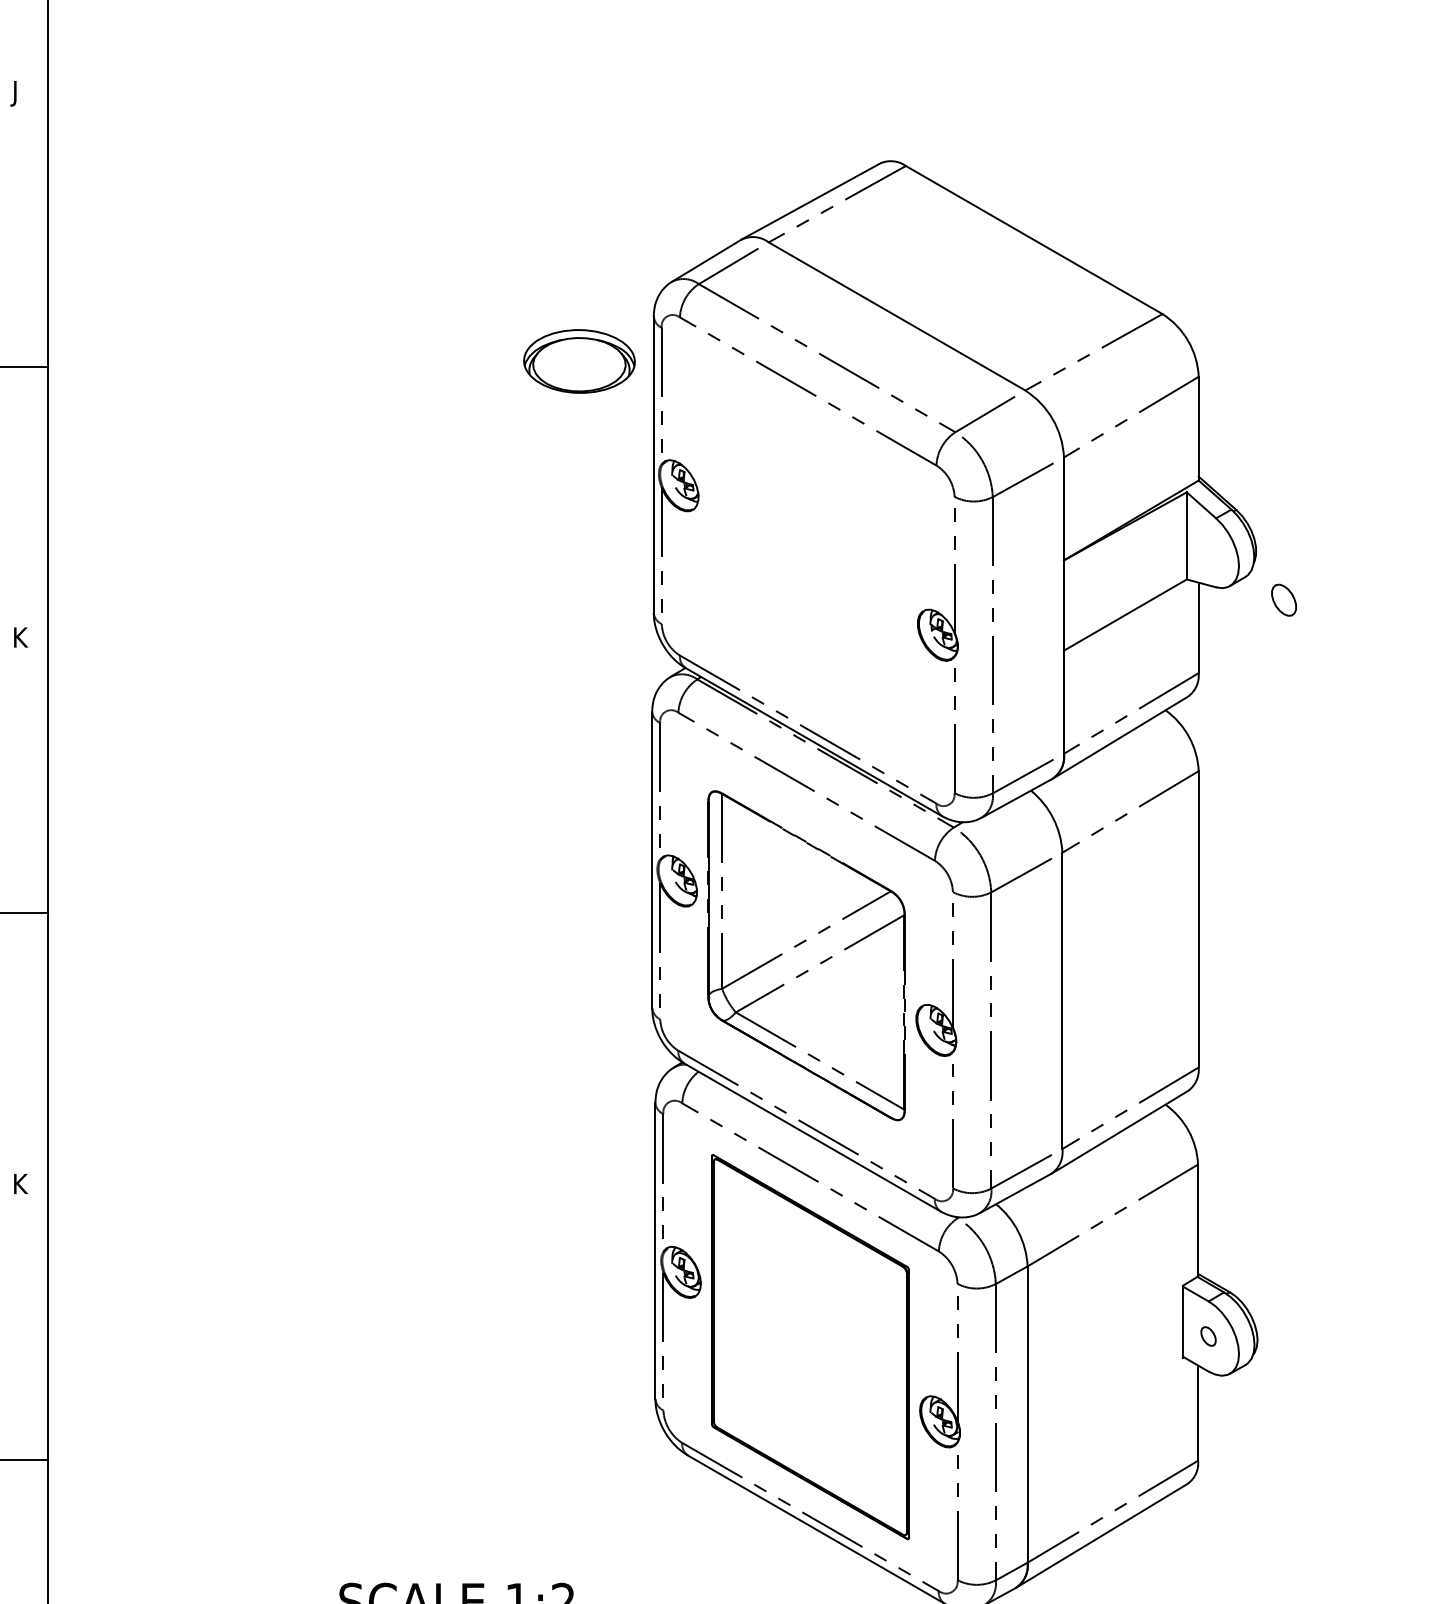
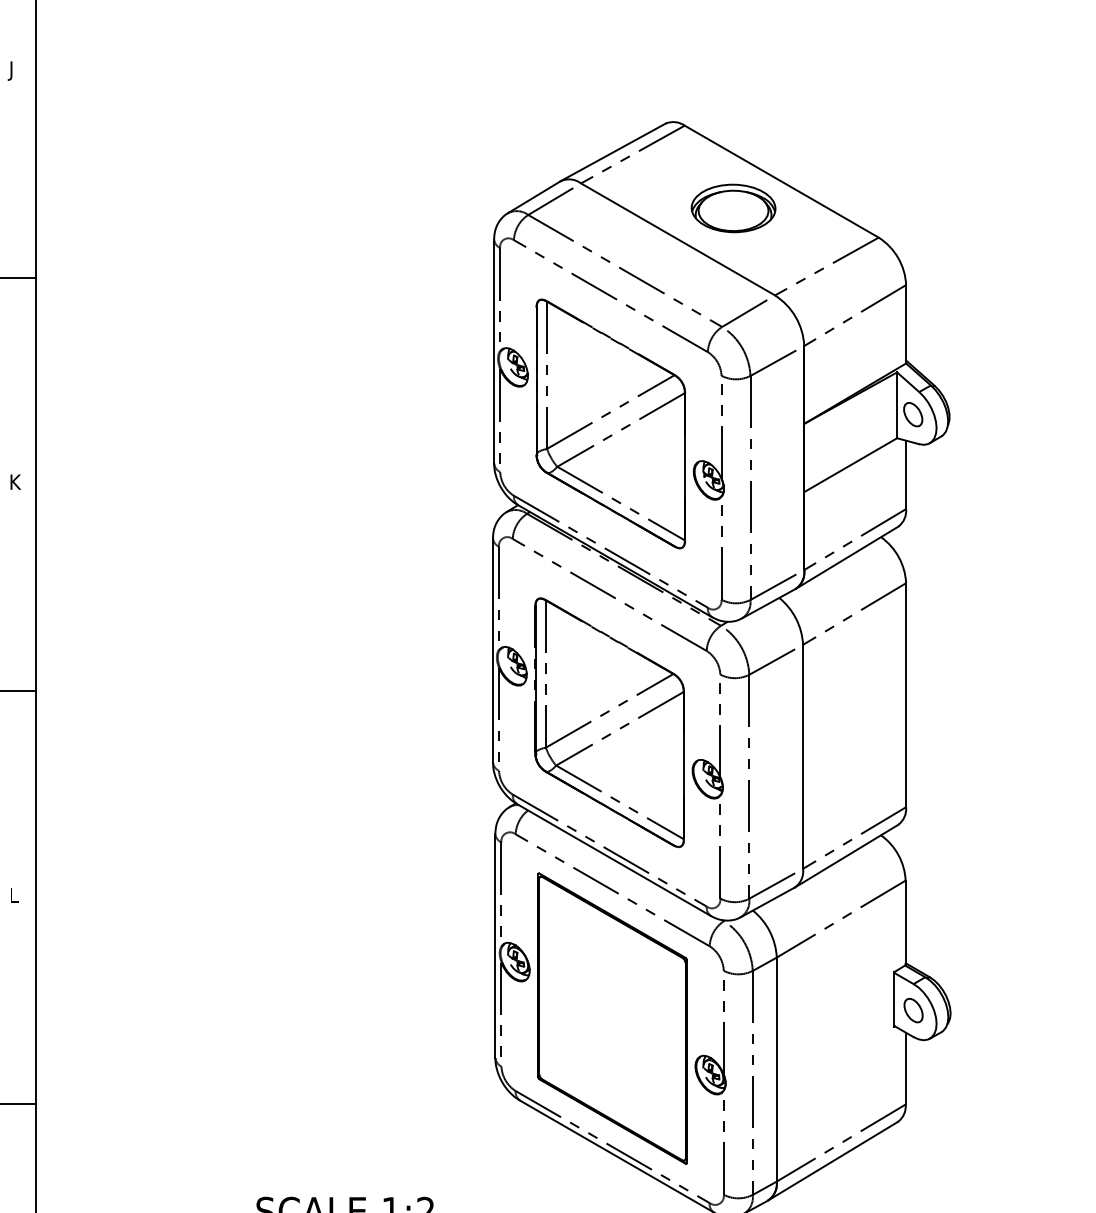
part: (579, 361) -> (733, 208), moved
part: (802, 549) -> (606, 415), added
part: (1283, 599) -> (912, 414), moved
text: (21, 1184) -> (16, 895), K -> L
part: (1208, 1336) -> (913, 1010), size x1.67

